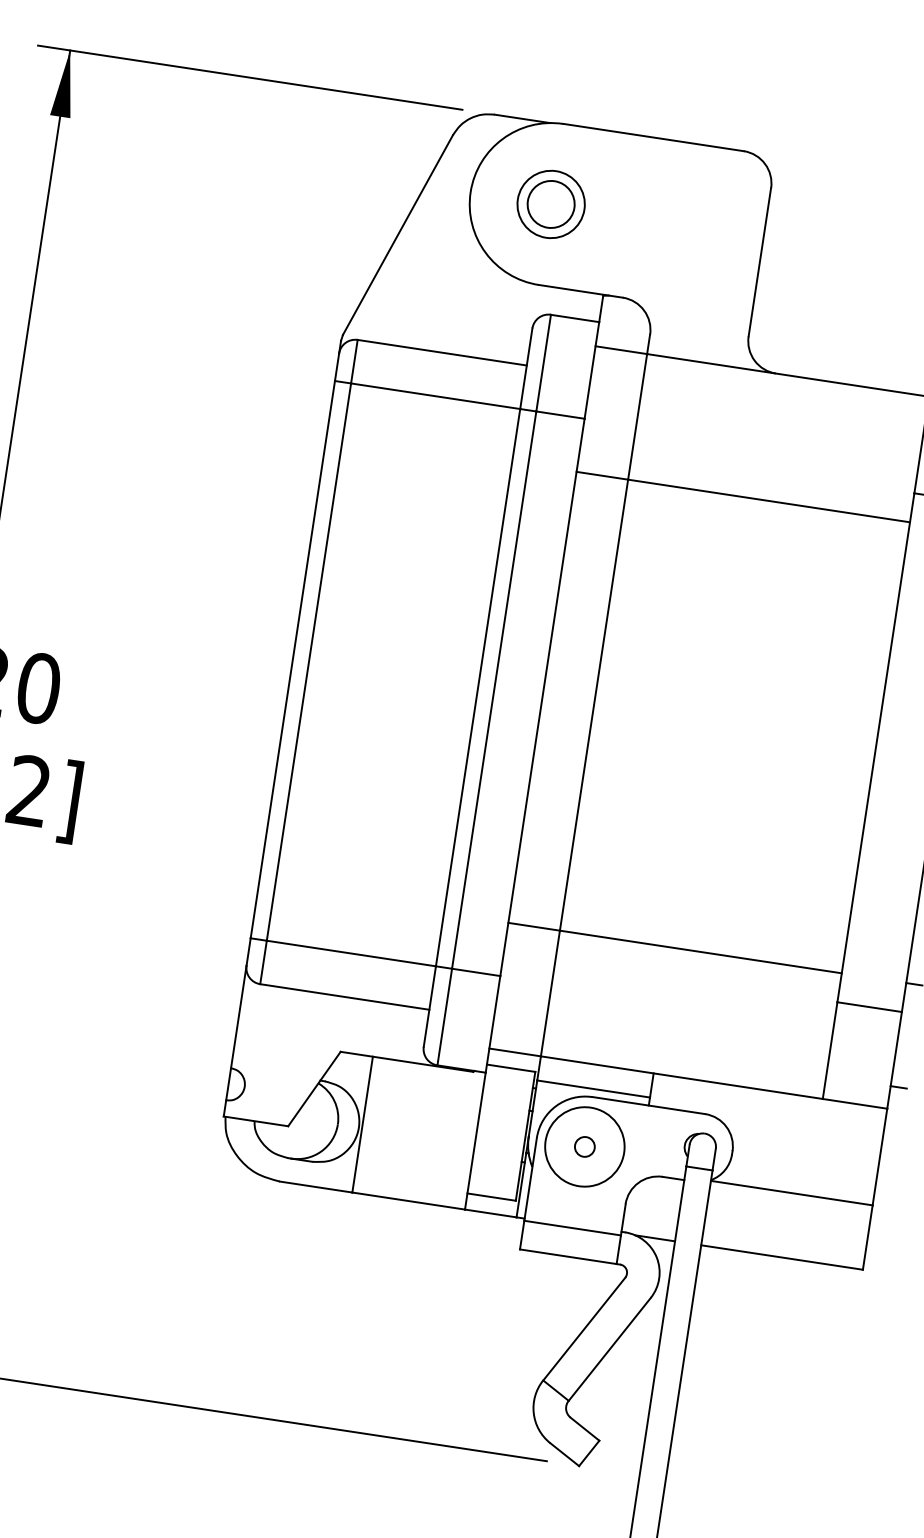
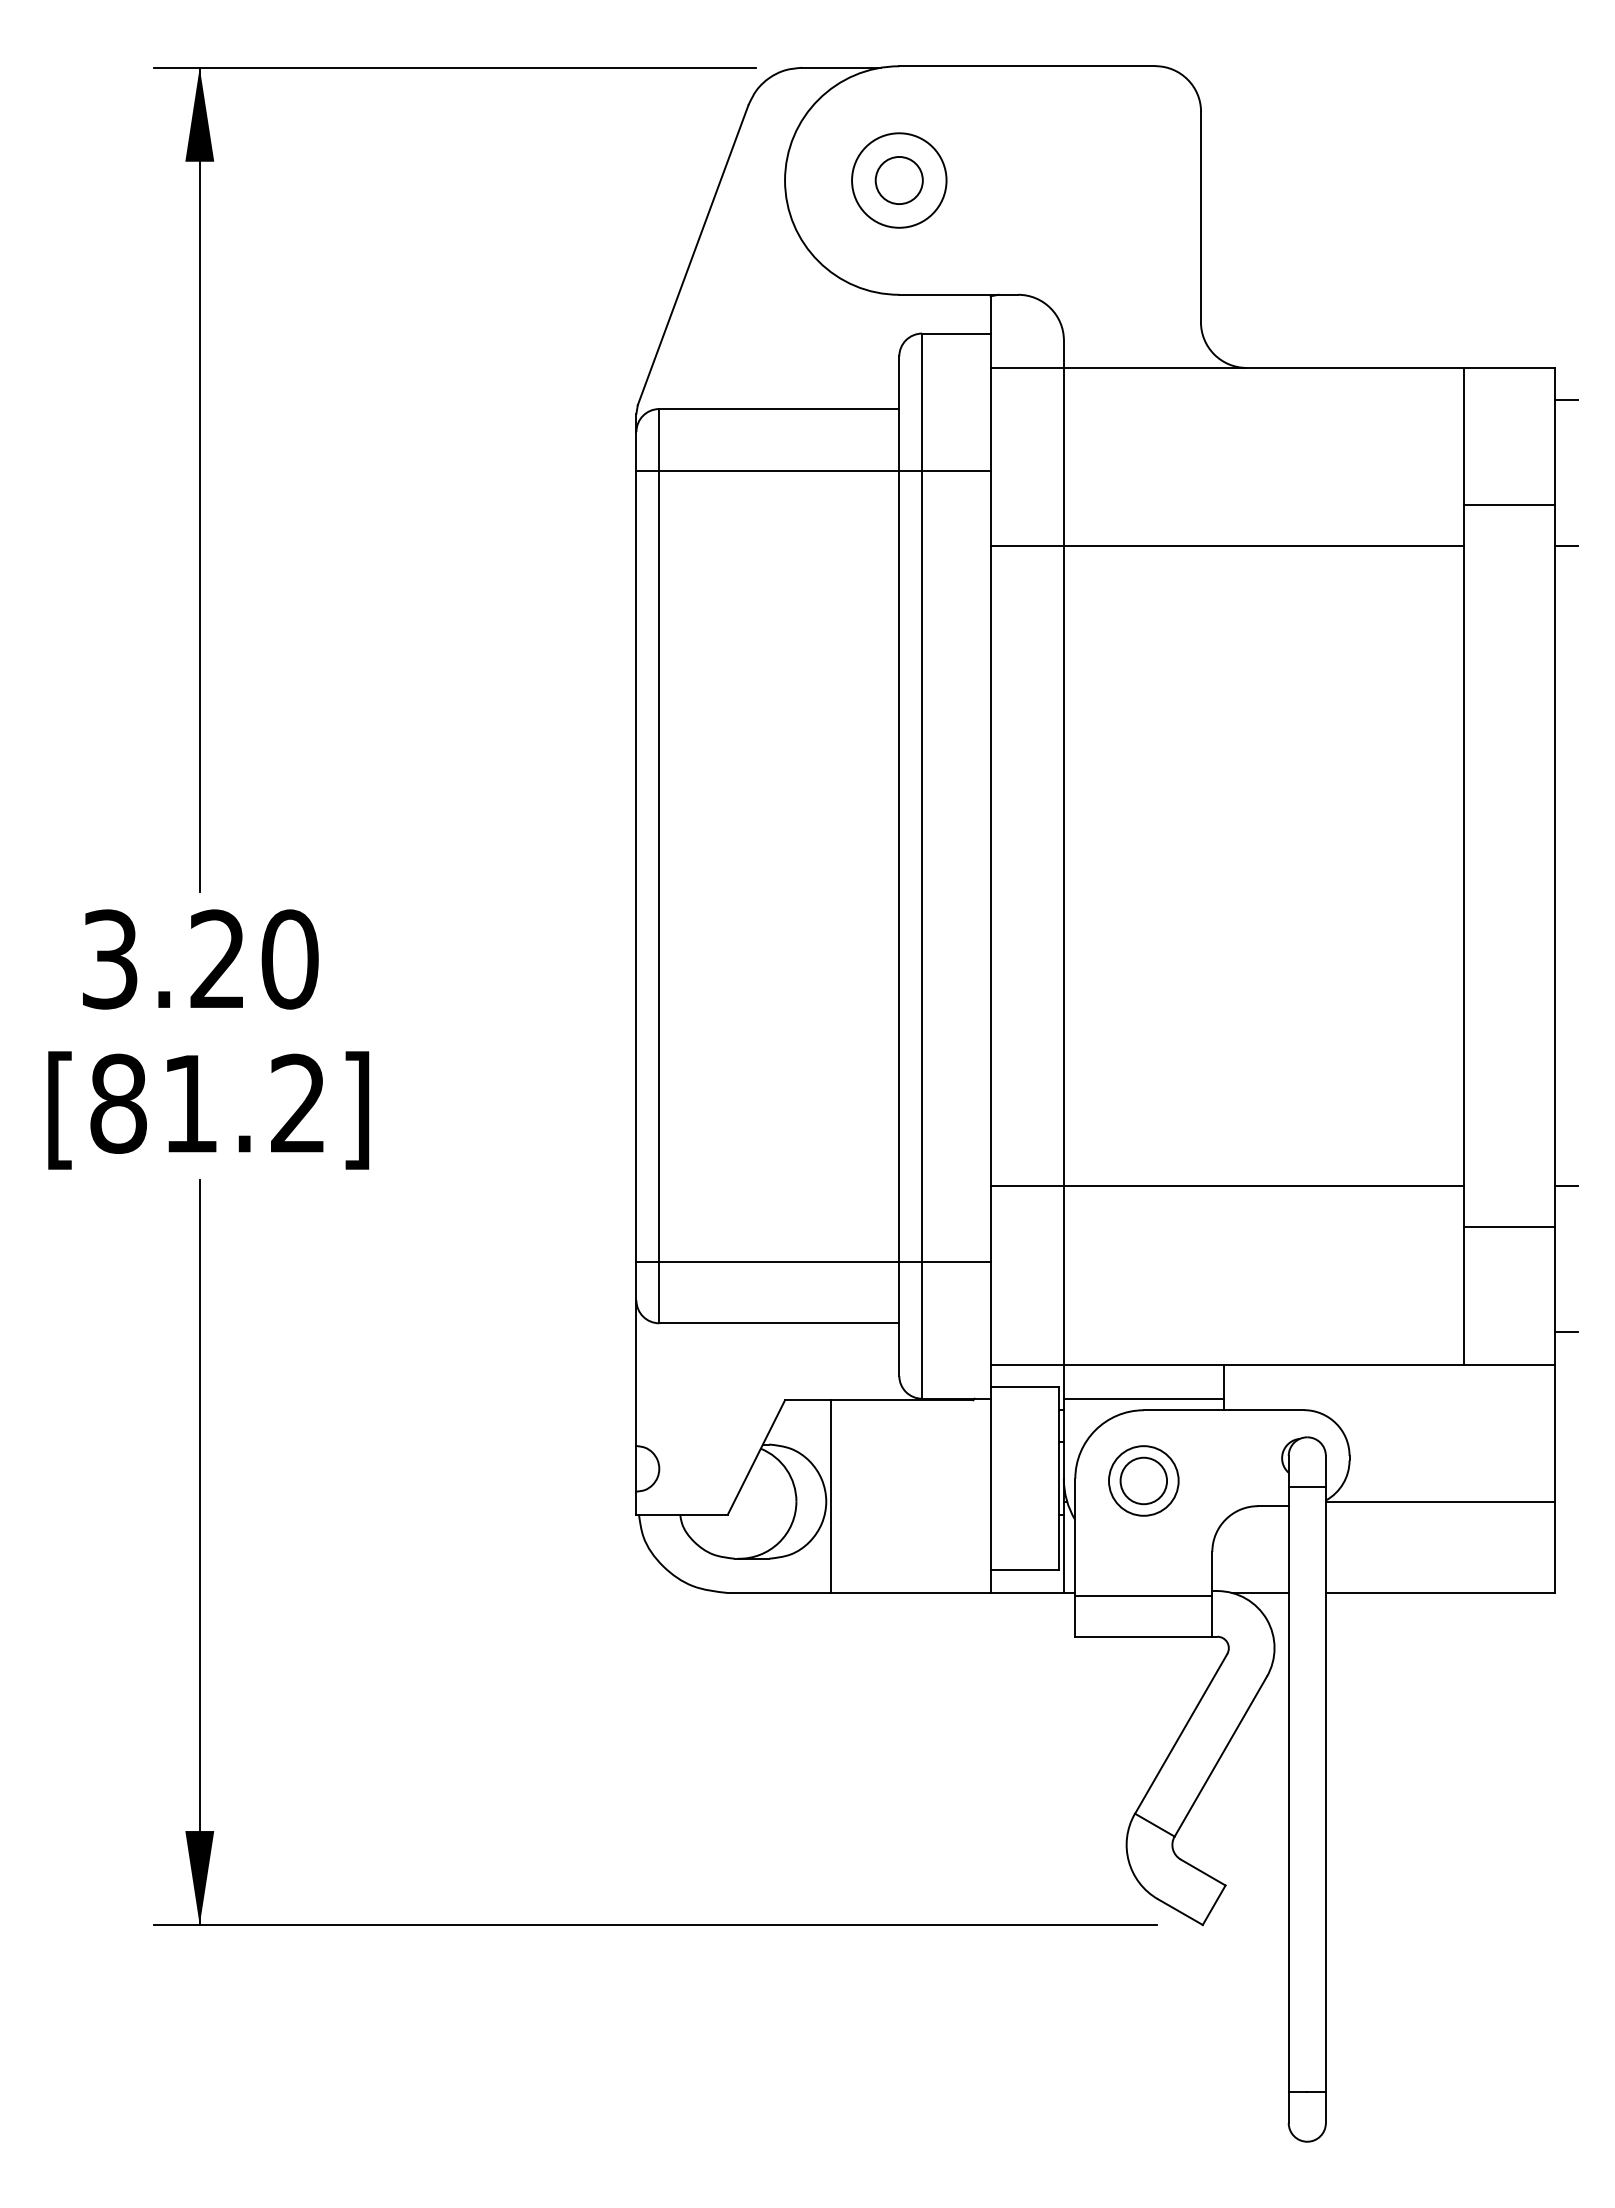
circle: (550, 204) -> (898, 180), size x0.71
circle: (584, 1146) -> (1143, 1480), size x0.62
circle: (584, 1146) -> (1143, 1480), size x1.67

